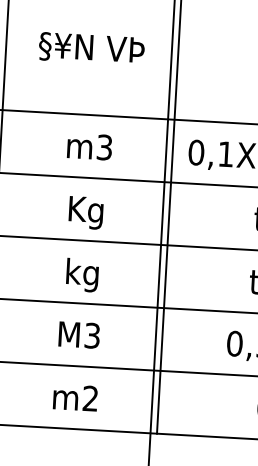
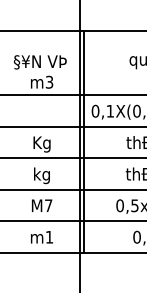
text: (90, 145) -> (42, 81), moved
text: (92, 335) -> (48, 205), M3 -> M7
text: (88, 397) -> (48, 236), m2 -> m1

